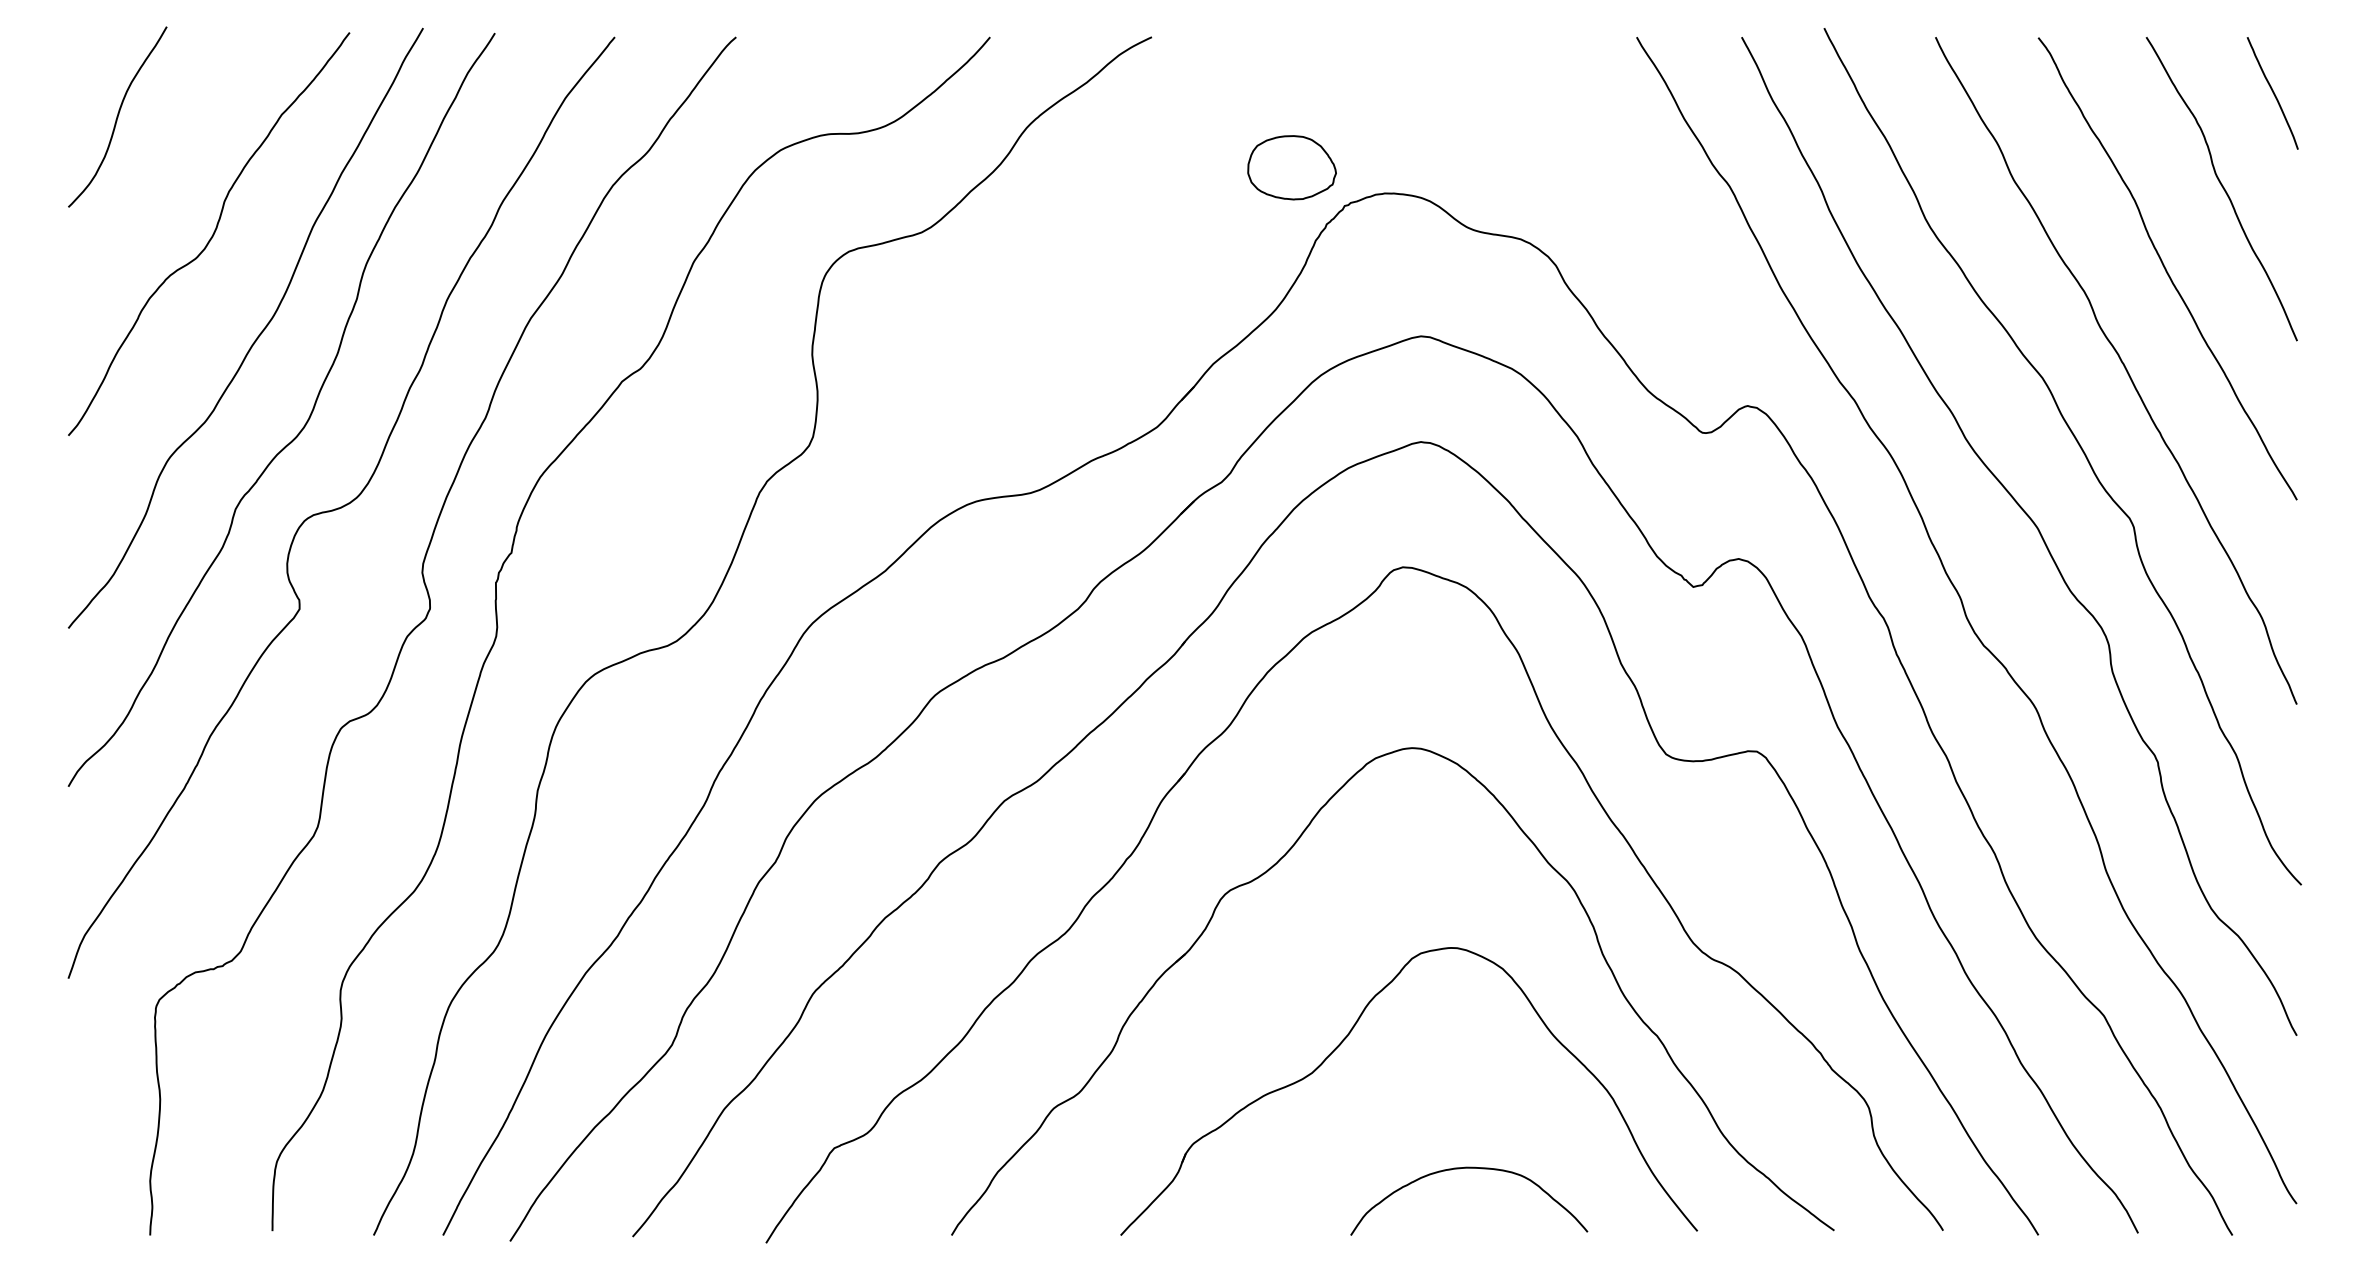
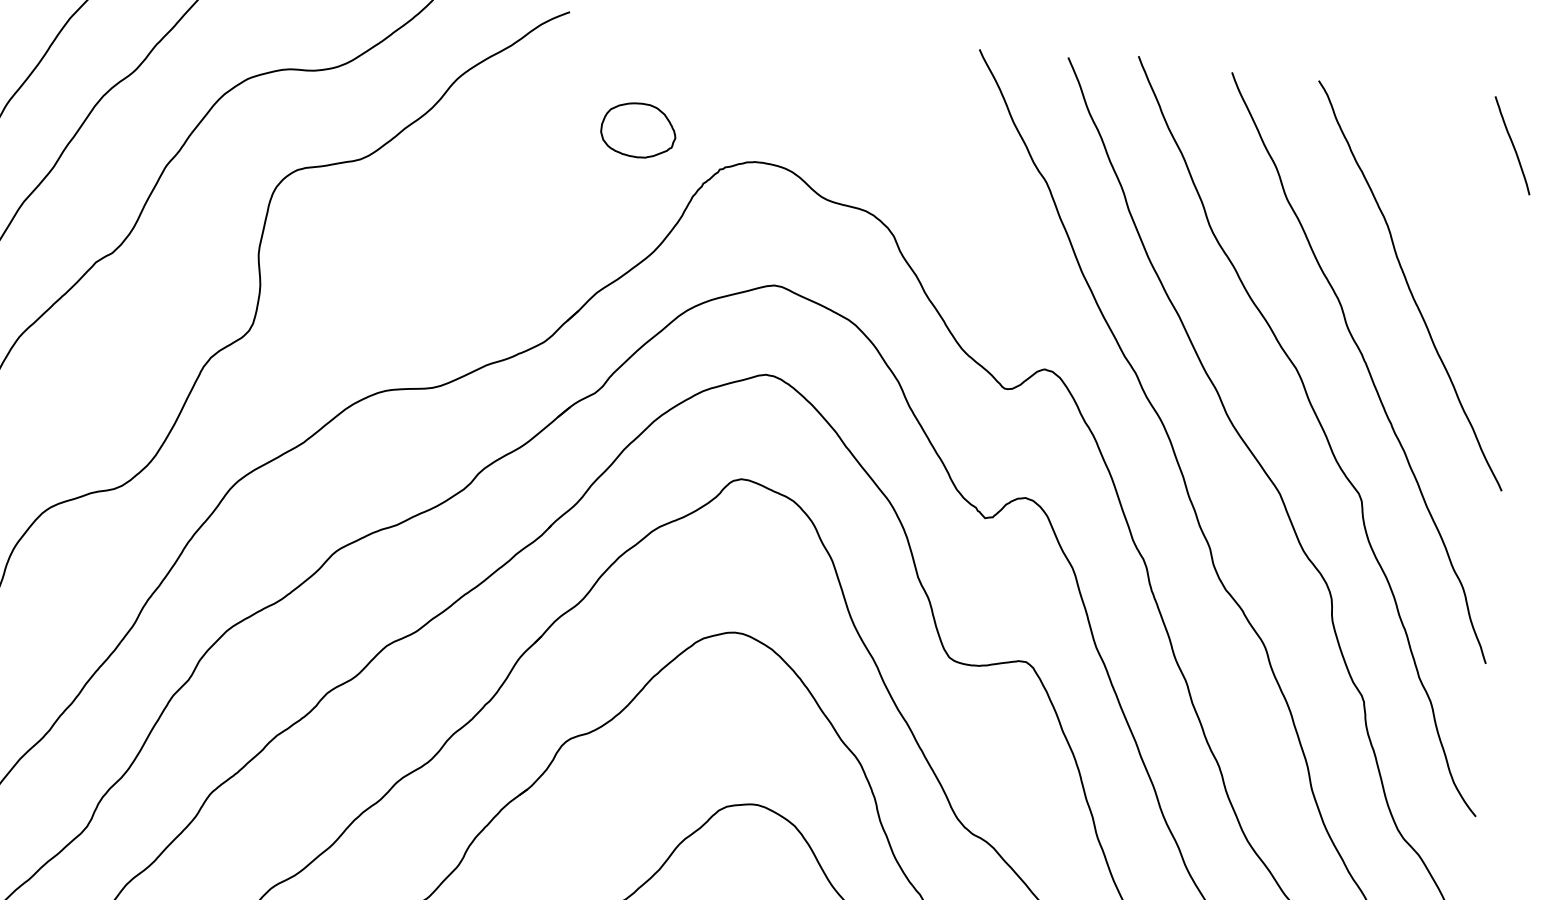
part: (1291, 167) -> (638, 130), moved
curve: (2222, 188) -> (1462, 222), removed

